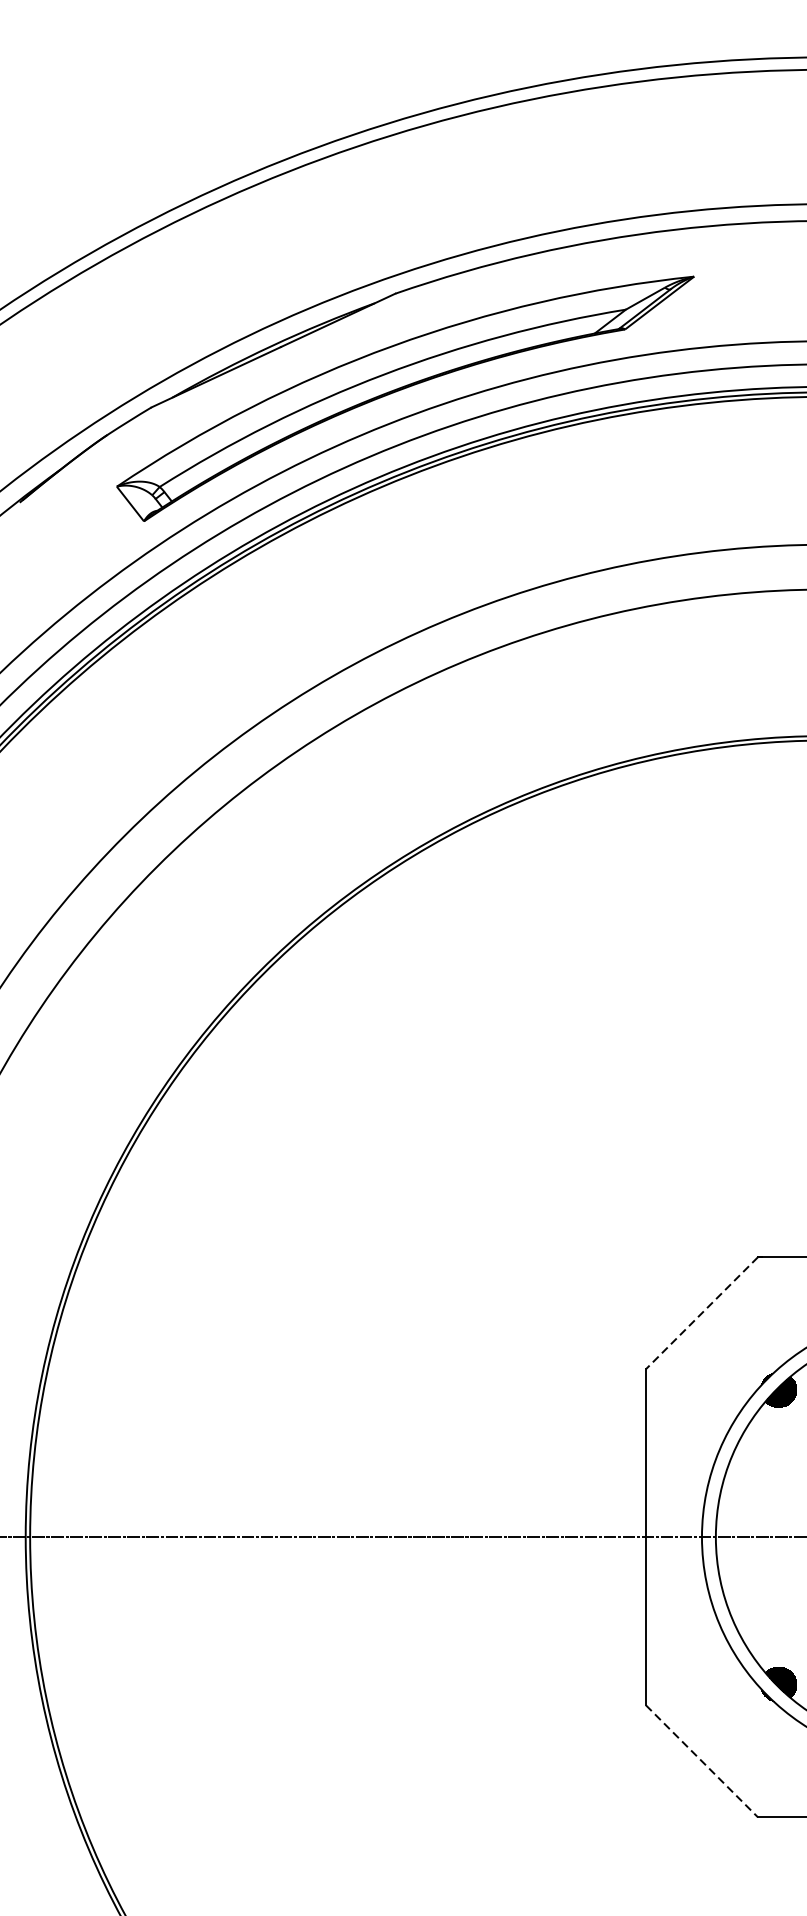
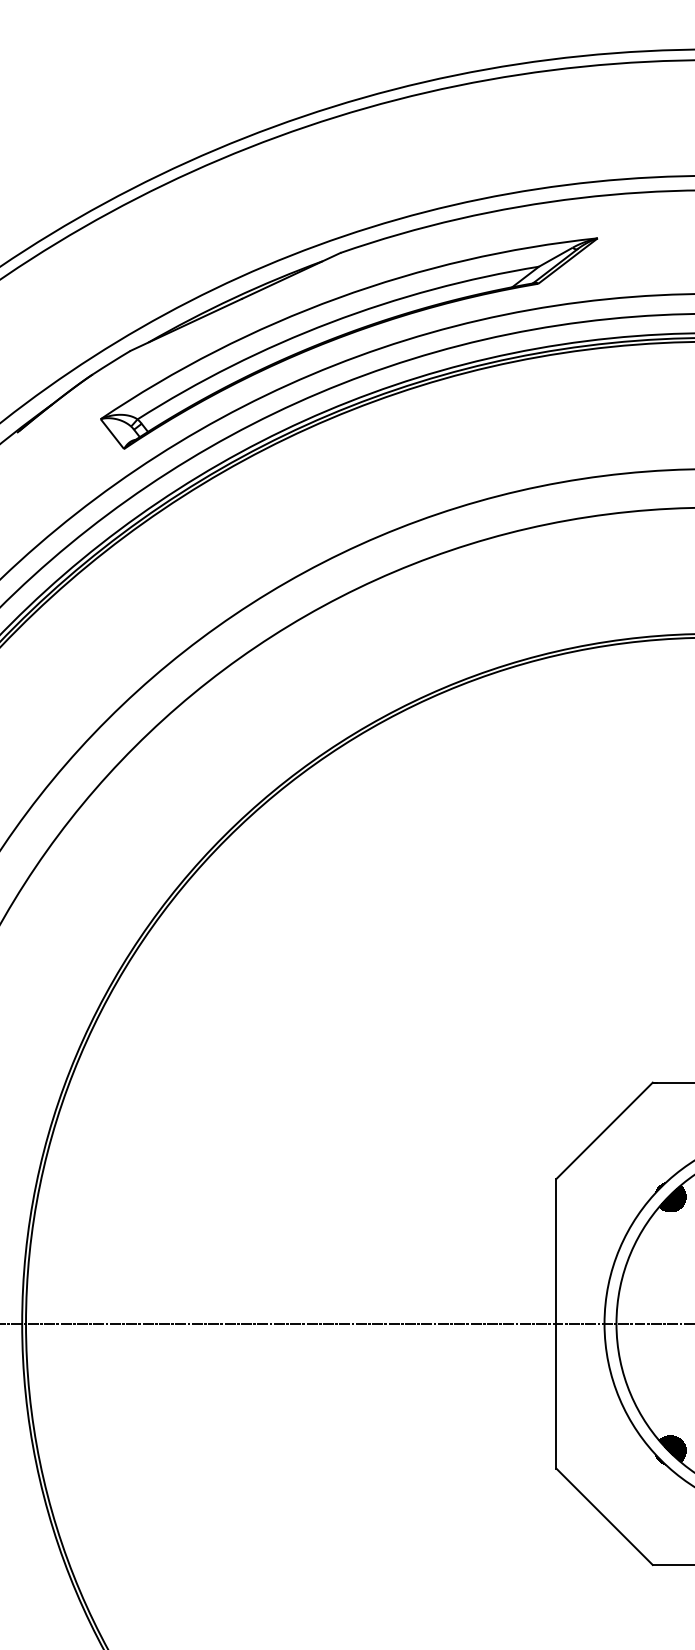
line: (701, 1313) -> (604, 1131), dashed -> solid
line: (701, 1762) -> (604, 1517), dashed -> solid

